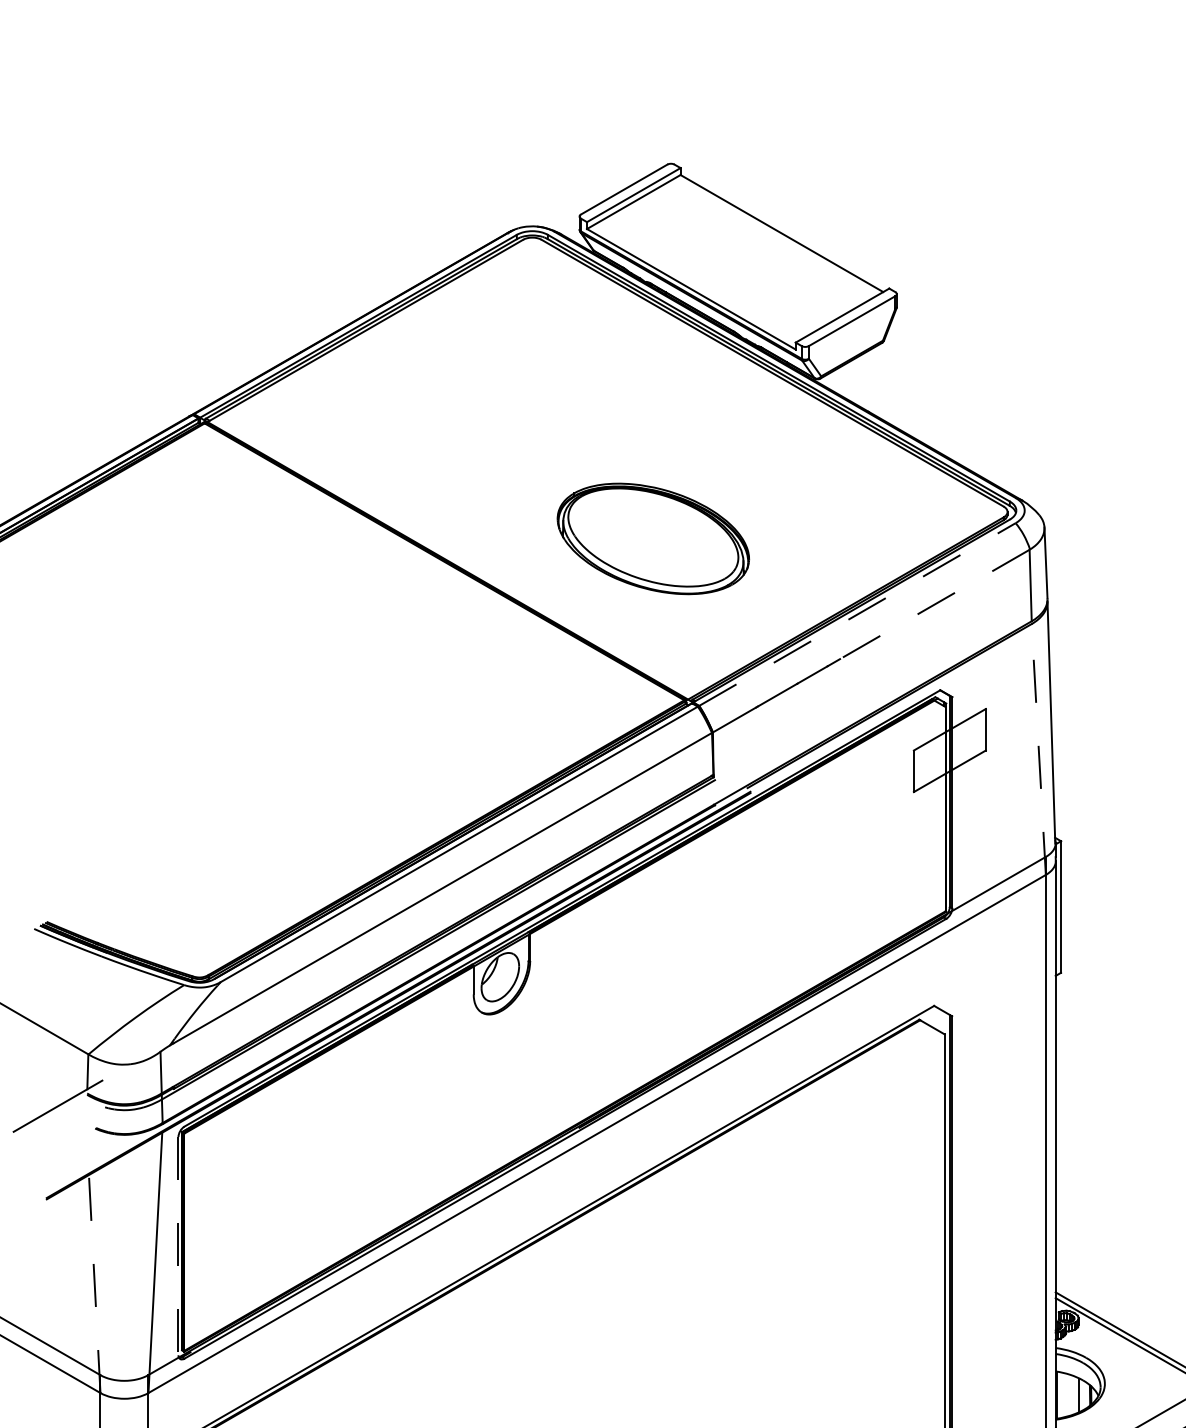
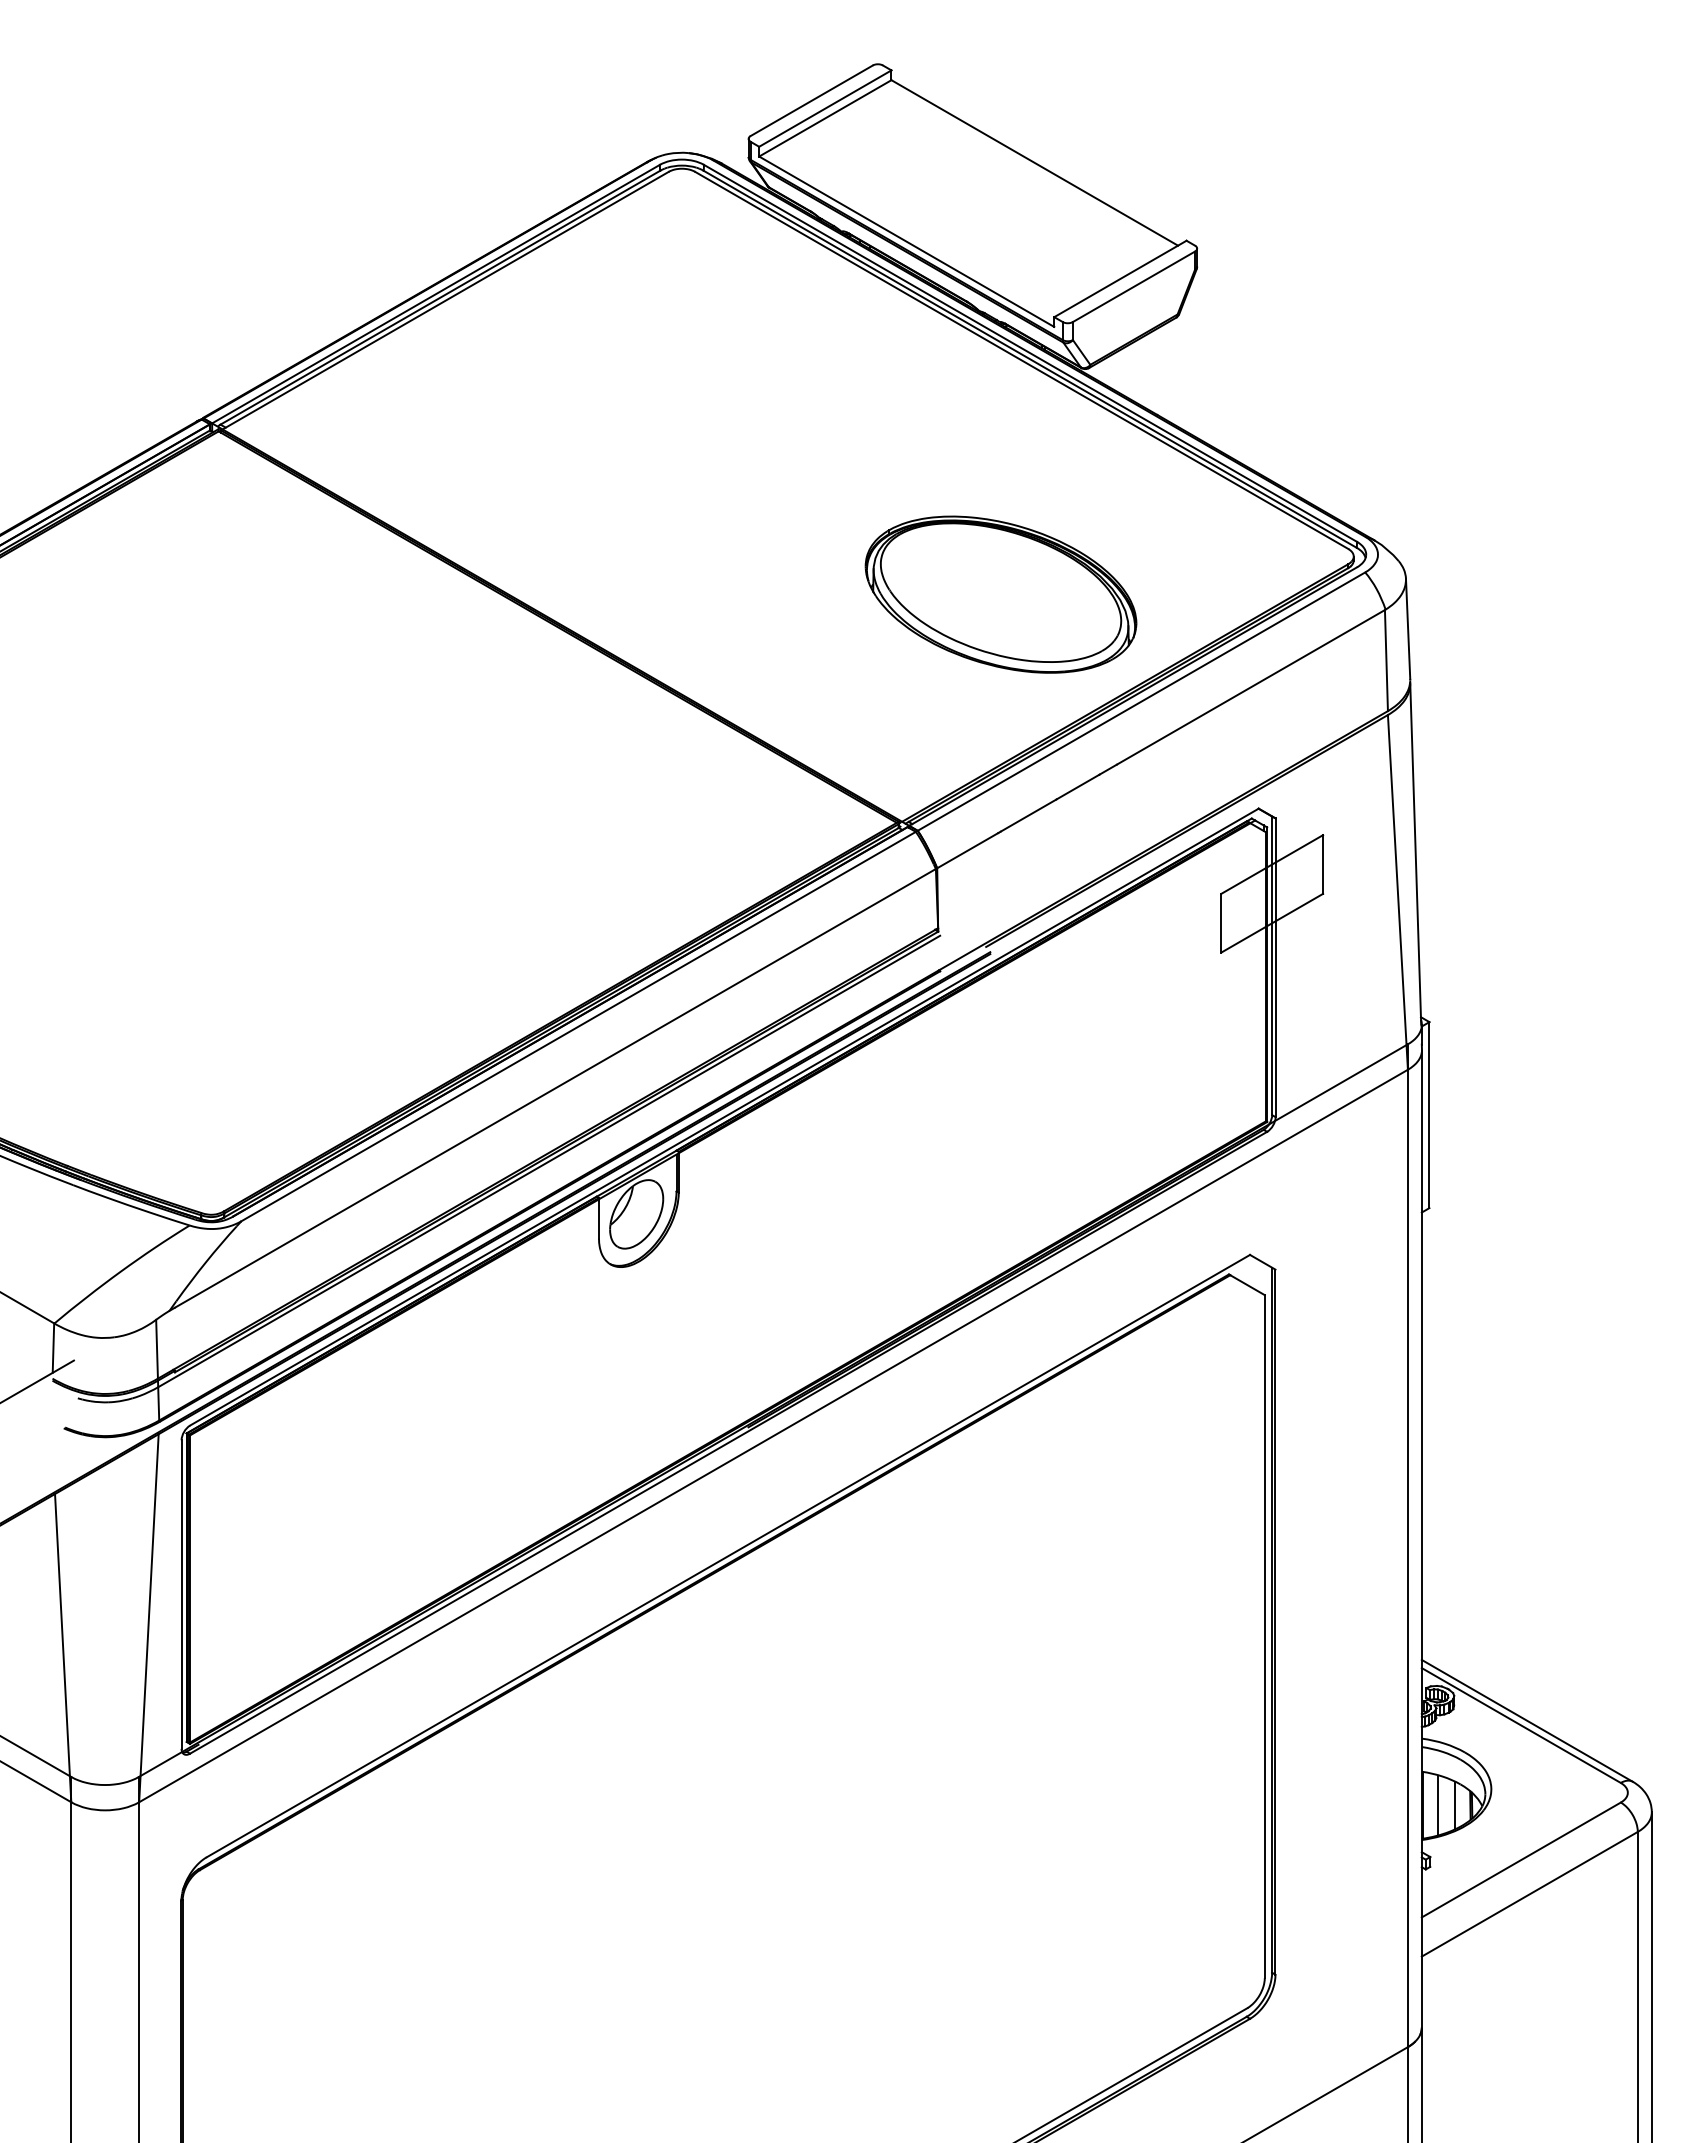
part: (653, 538) -> (1000, 594), moved
line: (934, 604) -> (1250, 687), dashed -> solid
line: (857, 614) -> (1141, 701), dashed -> solid
line: (1038, 749) -> (1397, 892), dashed -> solid
line: (178, 1246) -> (181, 1595), dashed -> solid
line: (94, 1283) -> (63, 1647), dashed -> solid
line: (1067, 1395) -> (1438, 1805), added

